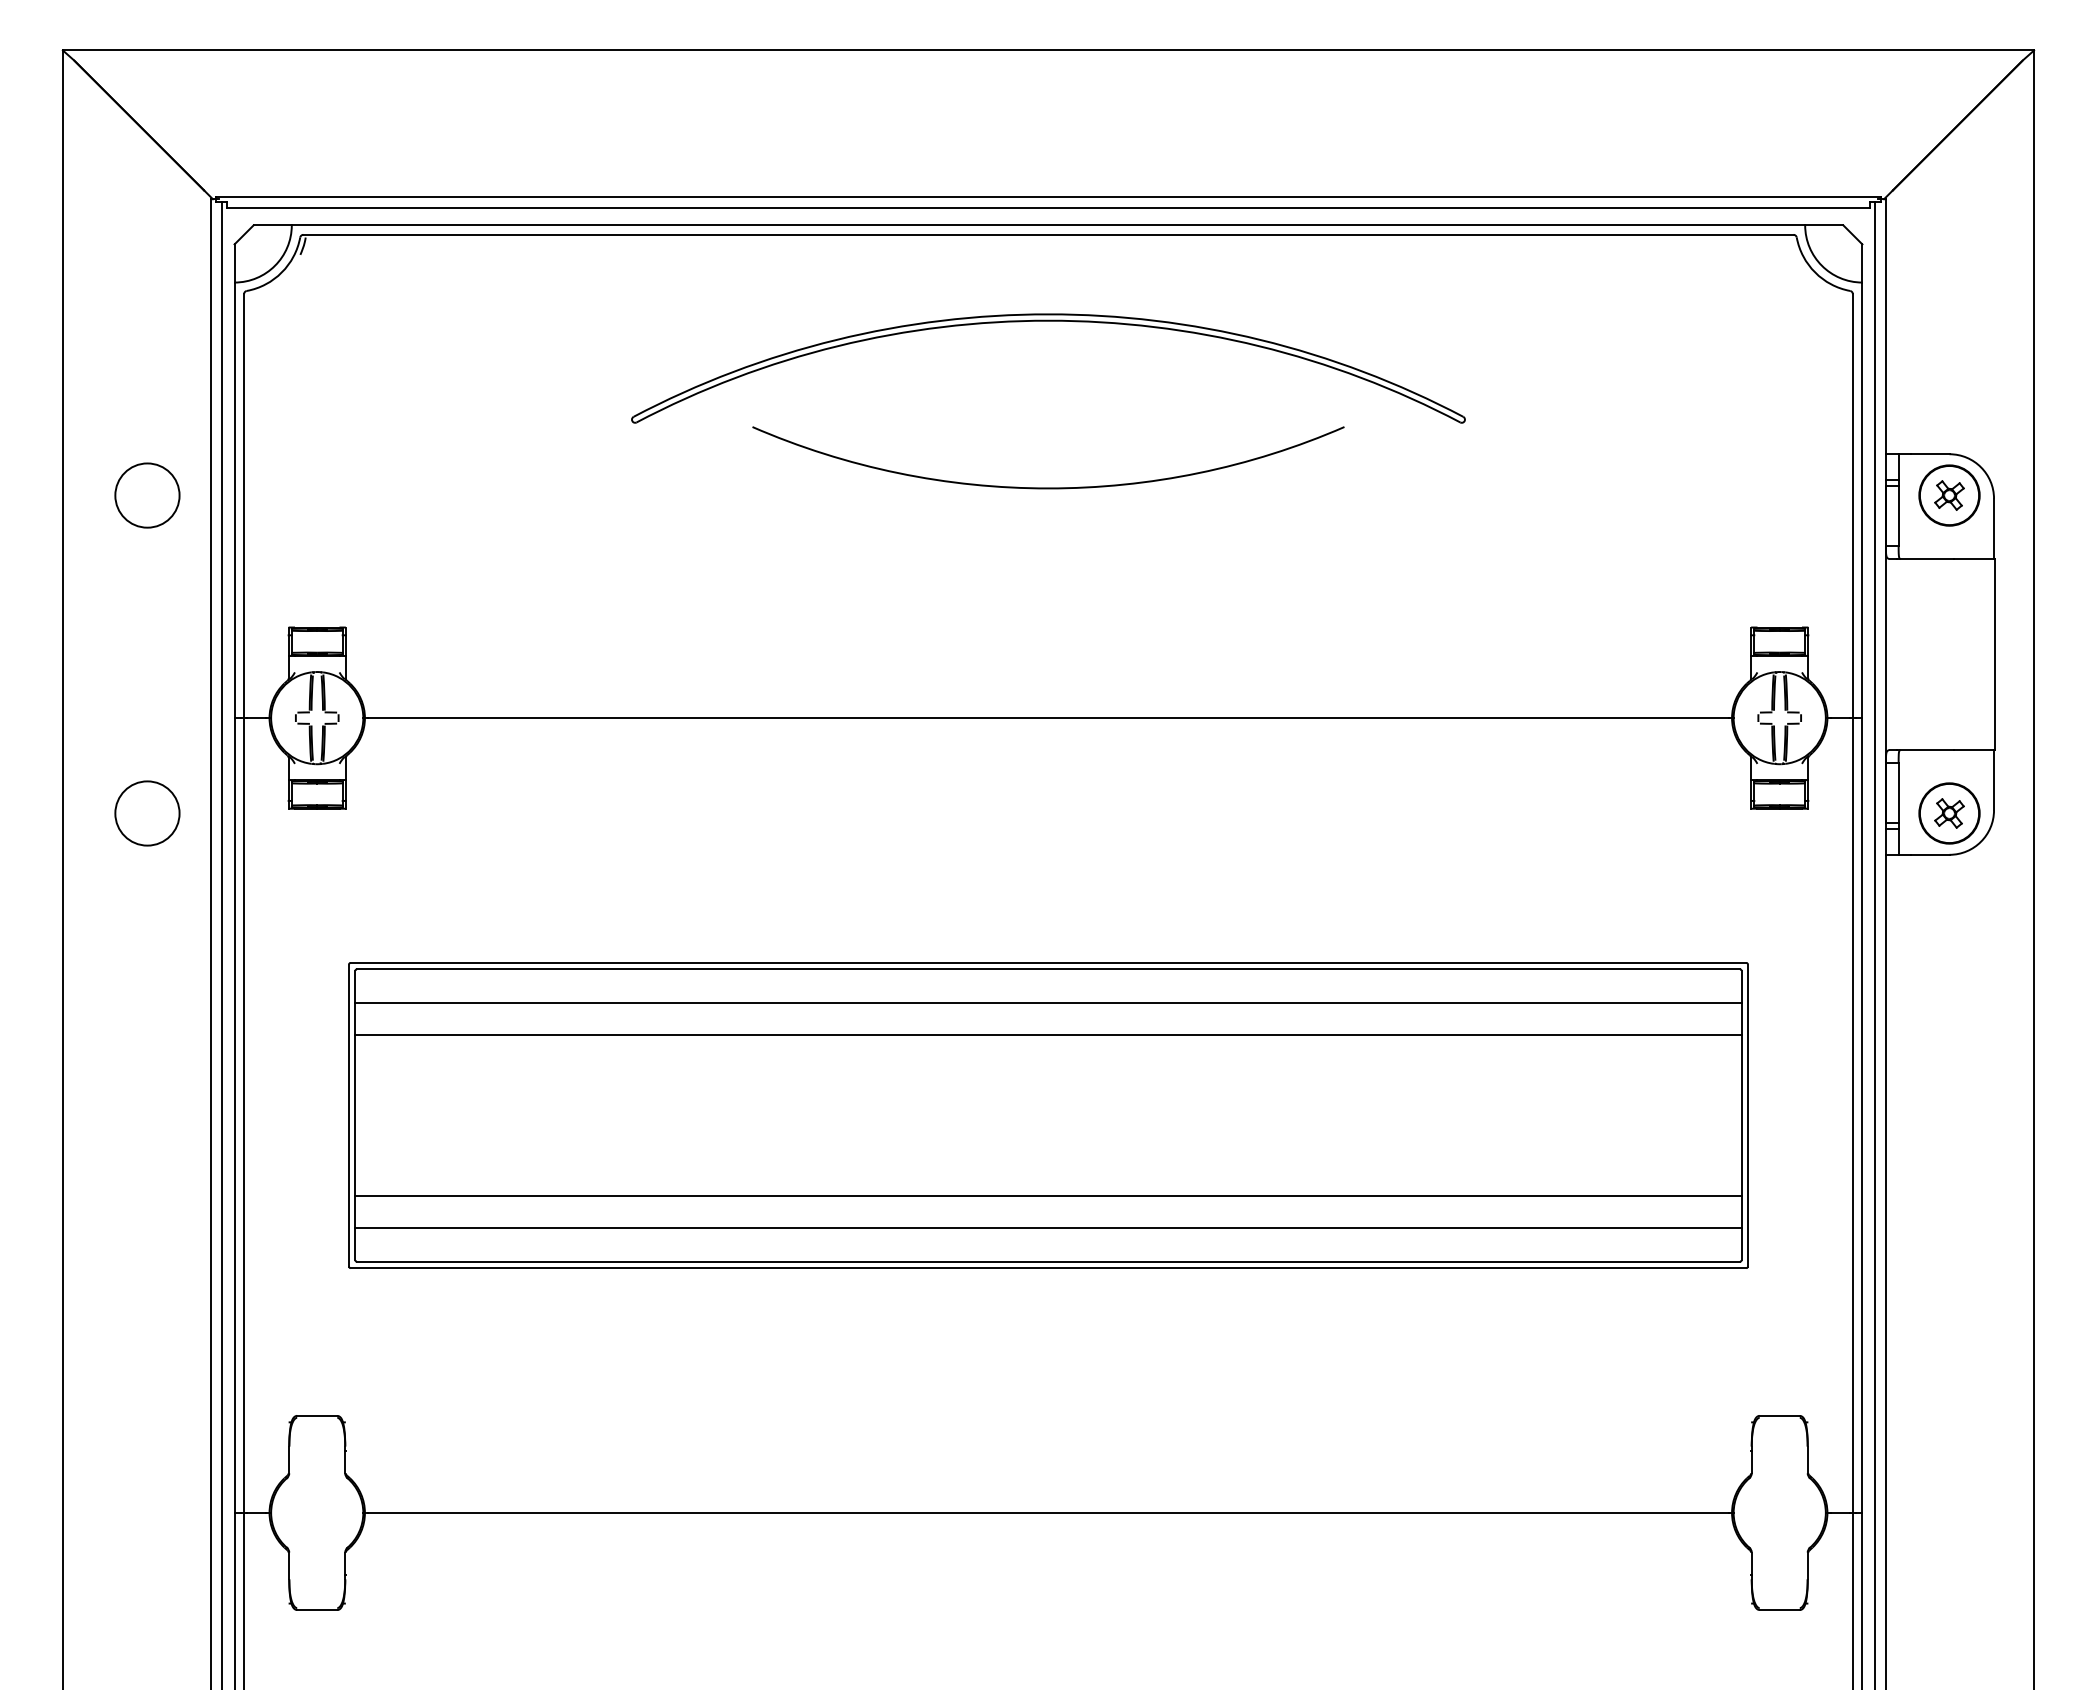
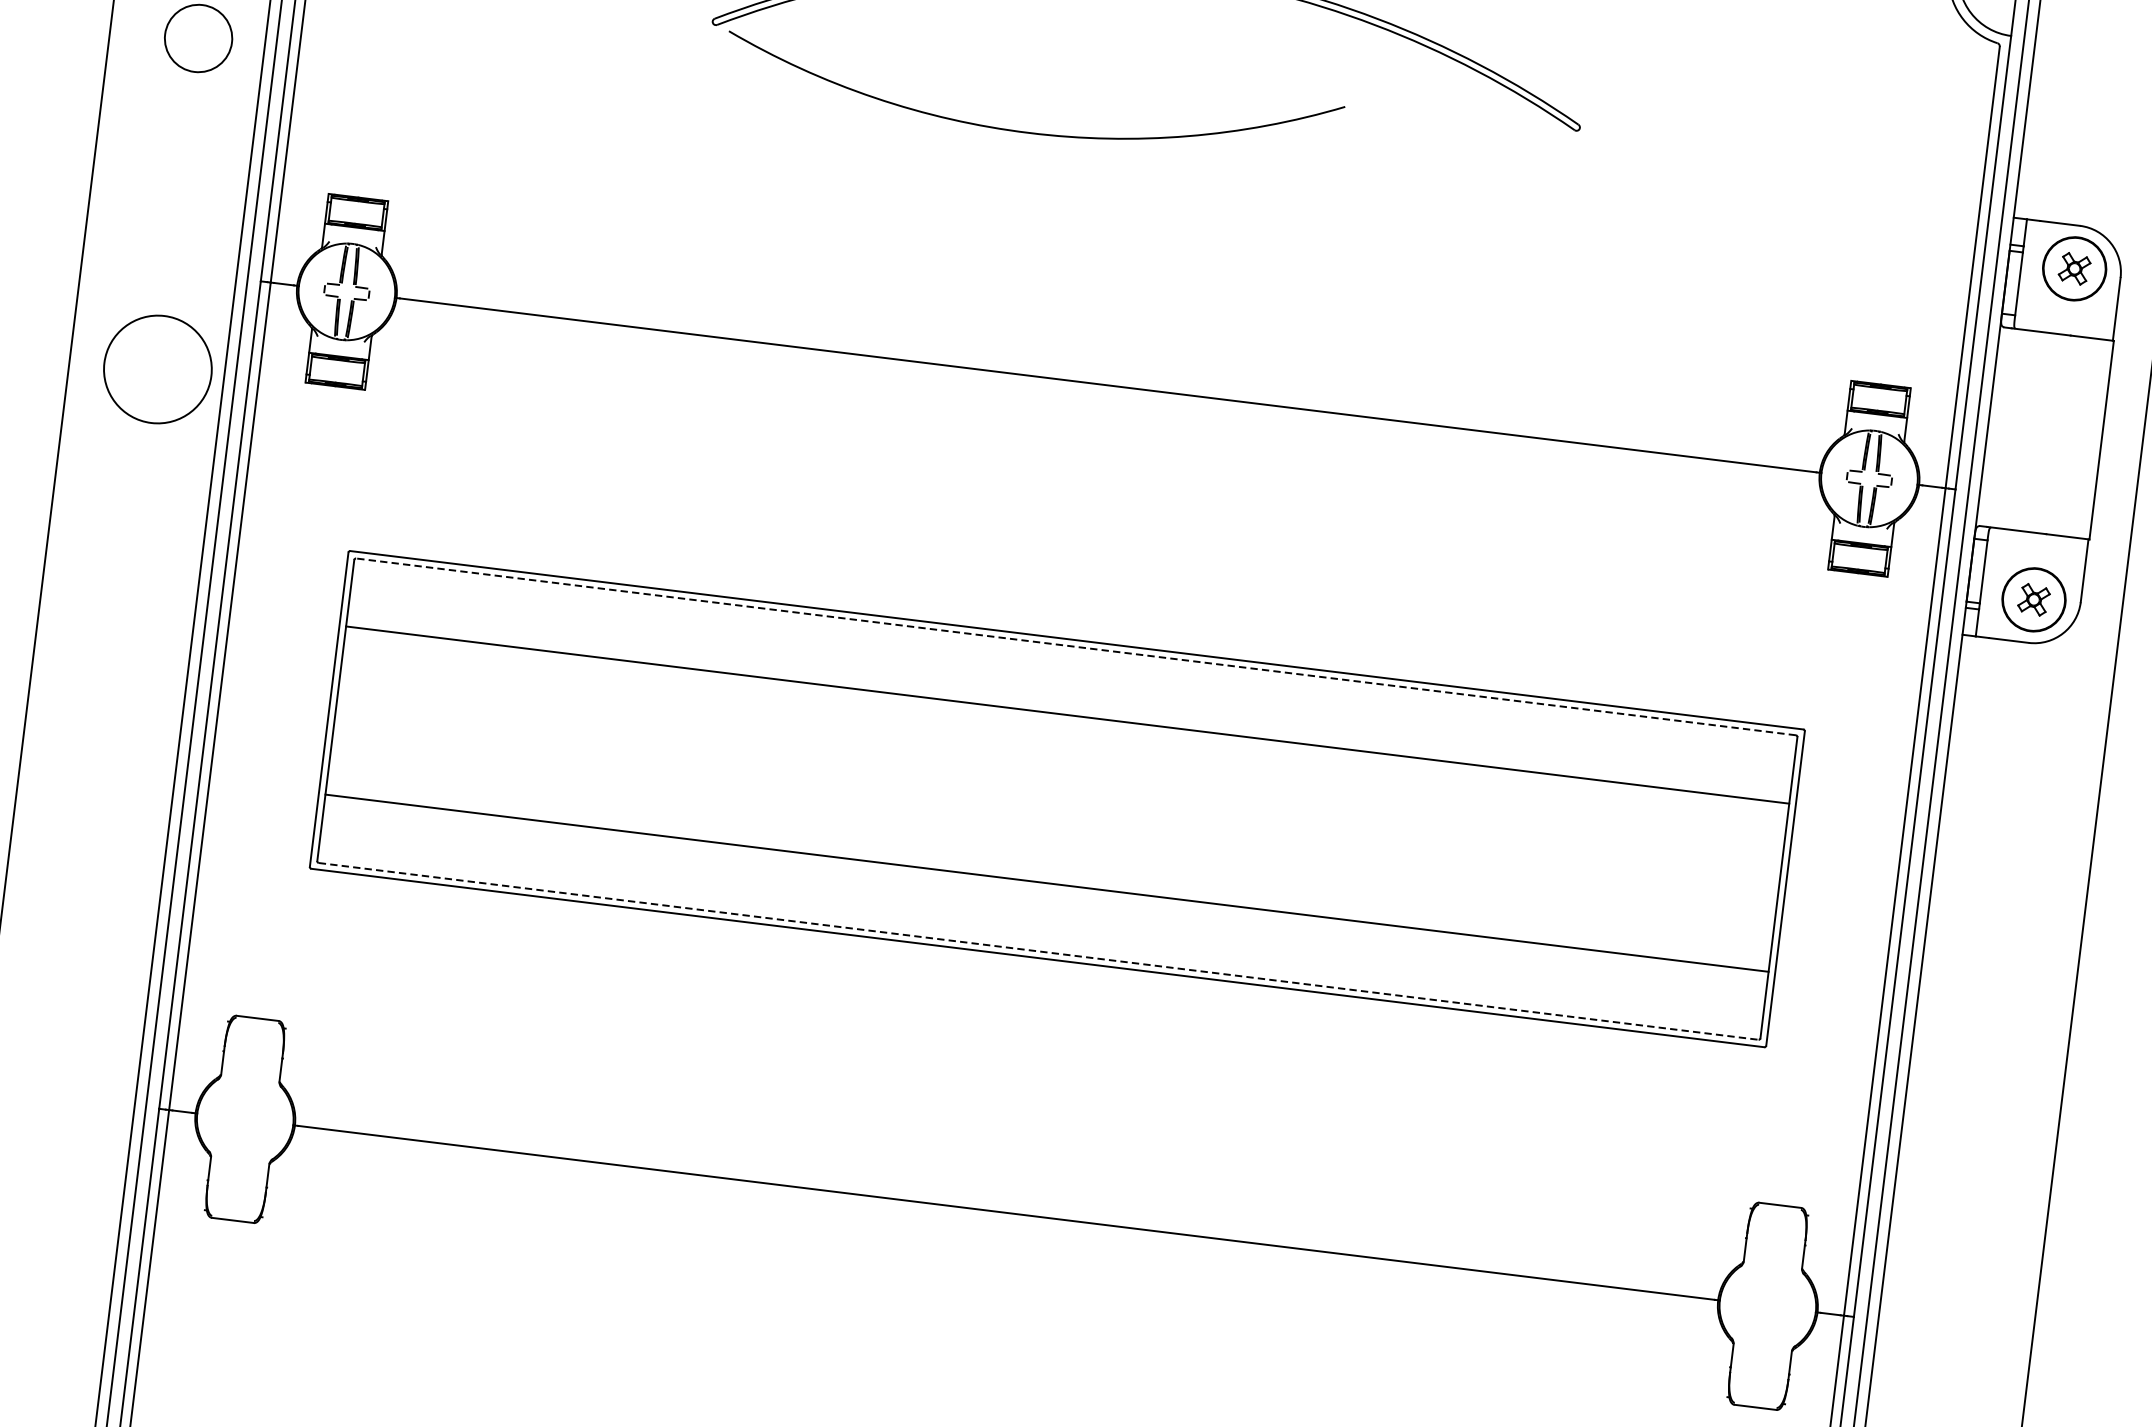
arc: (1048, 487) -> (1029, 132), moved
circle: (147, 813) -> (157, 369), size x1.6
line: (1048, 969) -> (1076, 647), solid -> dashed
line: (1048, 1003) -> (1071, 682), removed
line: (1048, 1227) -> (1043, 915), removed
line: (1048, 1261) -> (1038, 951), solid -> dashed

